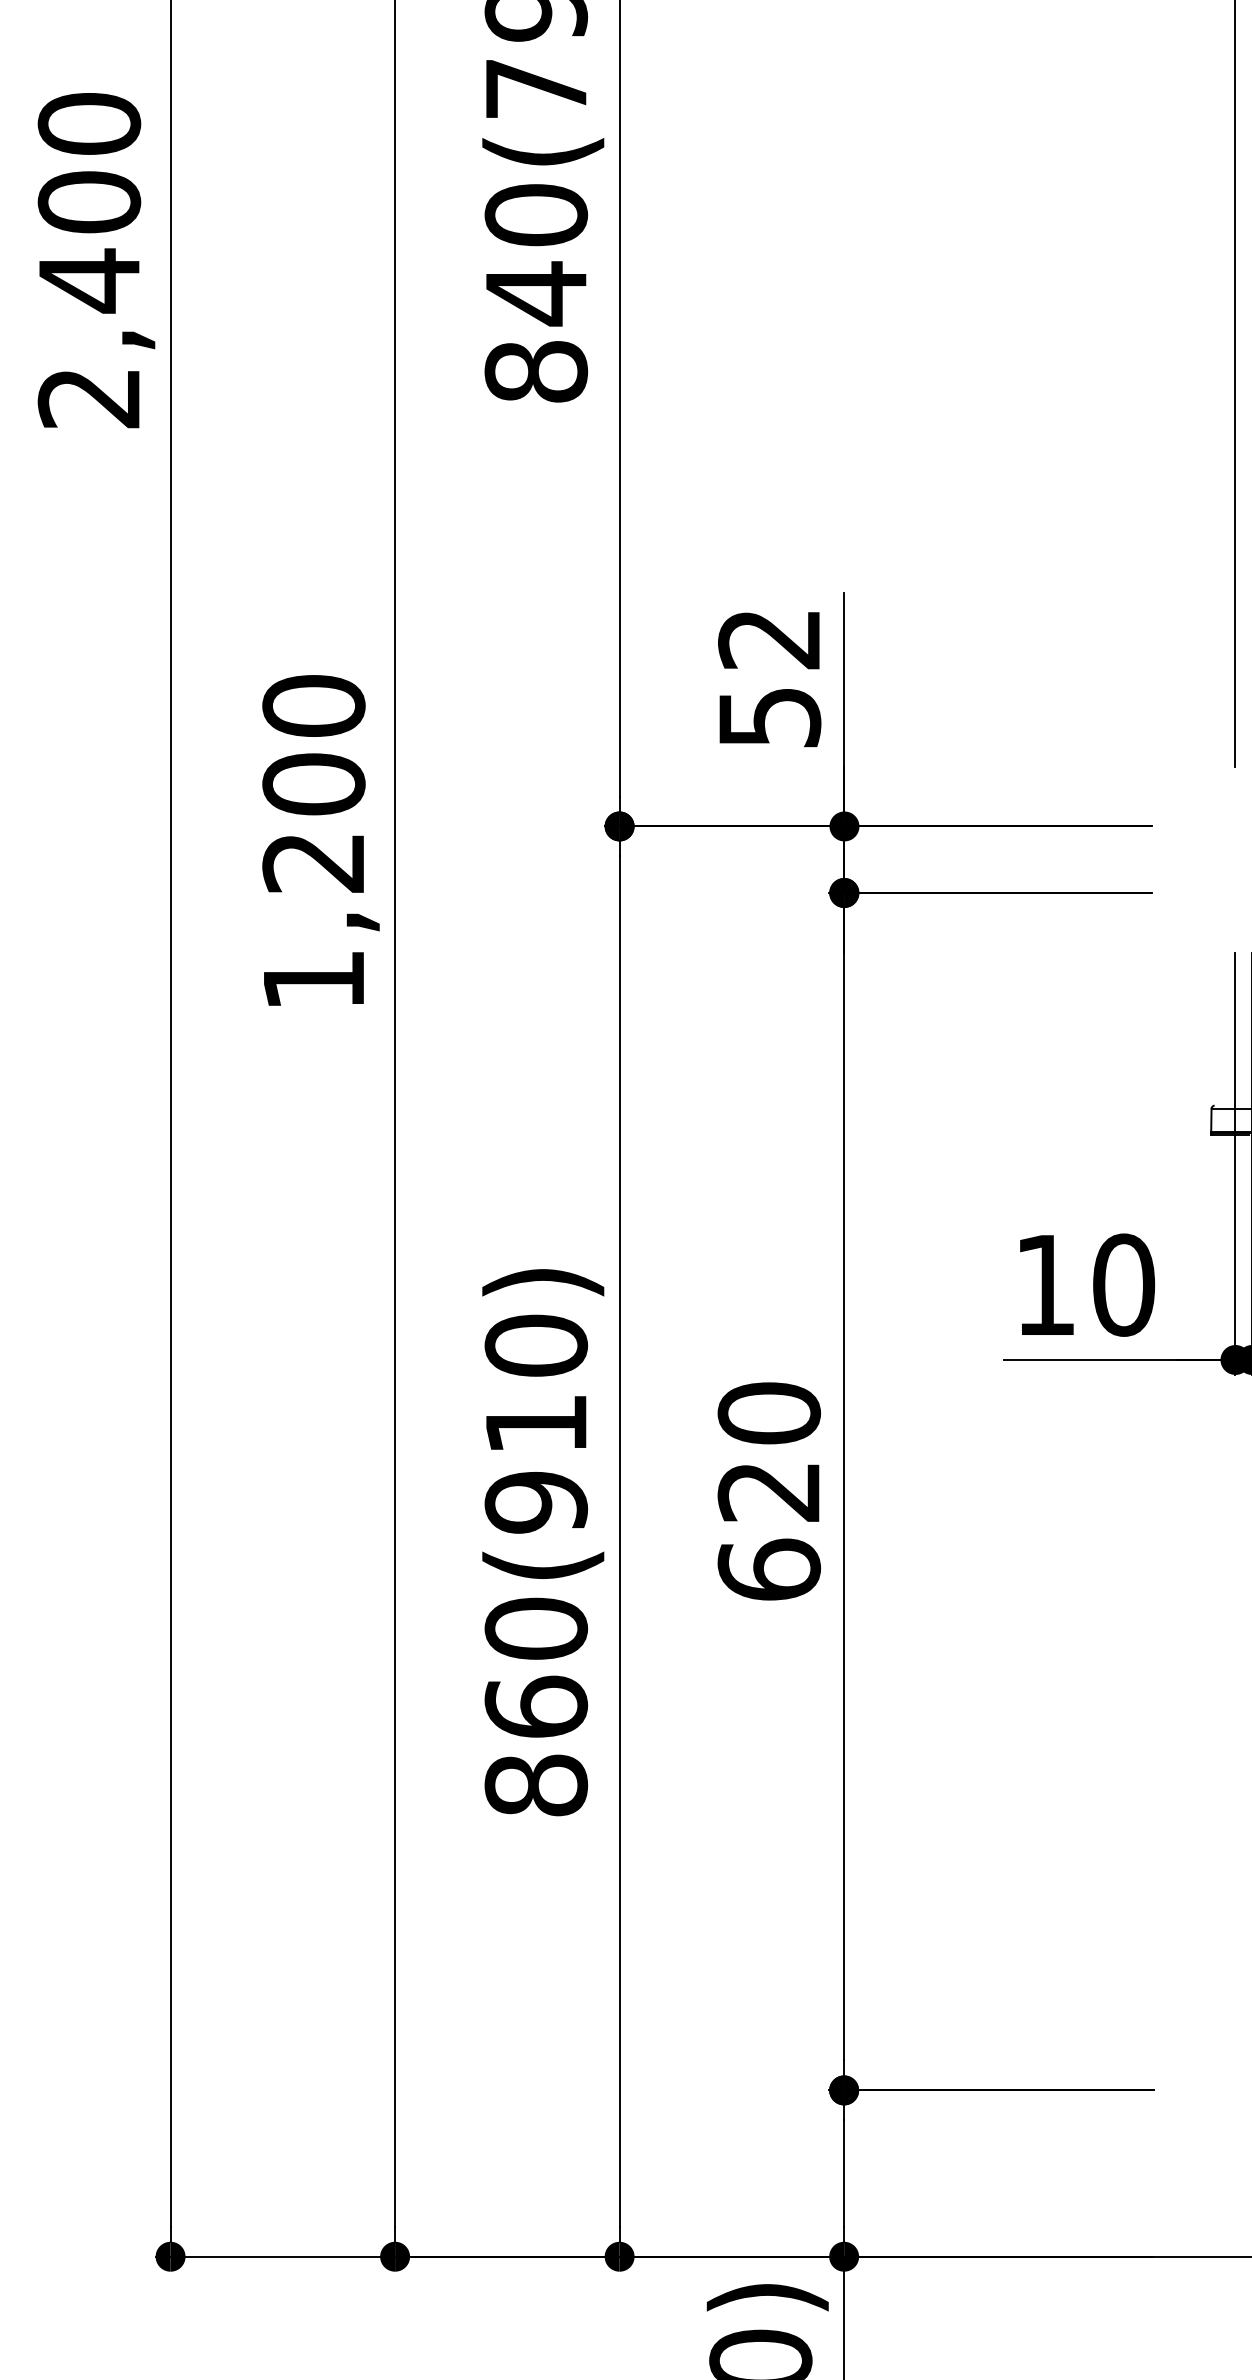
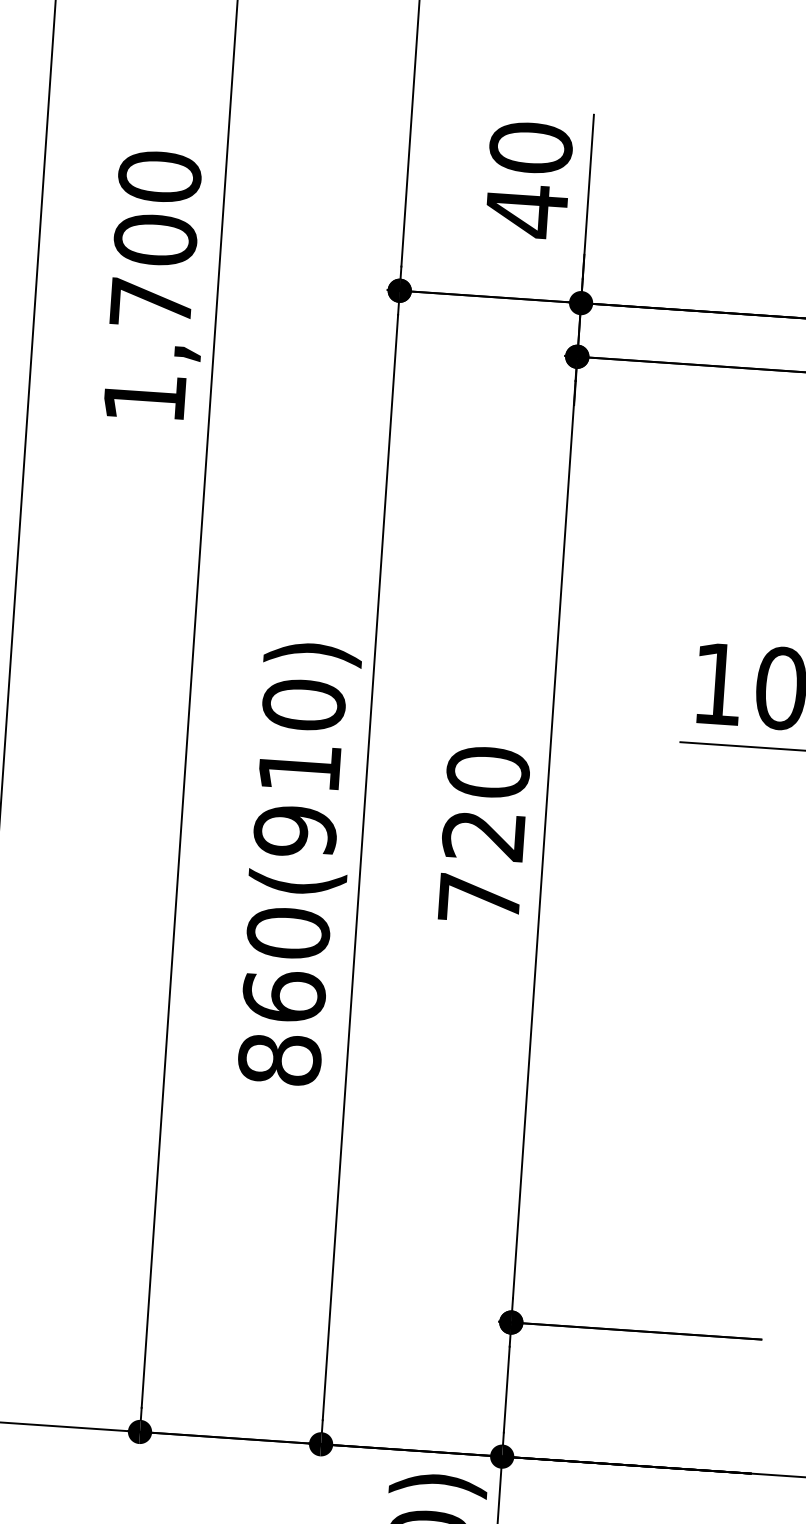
text: (769, 679) -> (528, 180), 52 -> 40
text: (312, 863) -> (150, 303), 1,200 -> 1,700
text: (769, 1569) -> (479, 898), 620 -> 720

